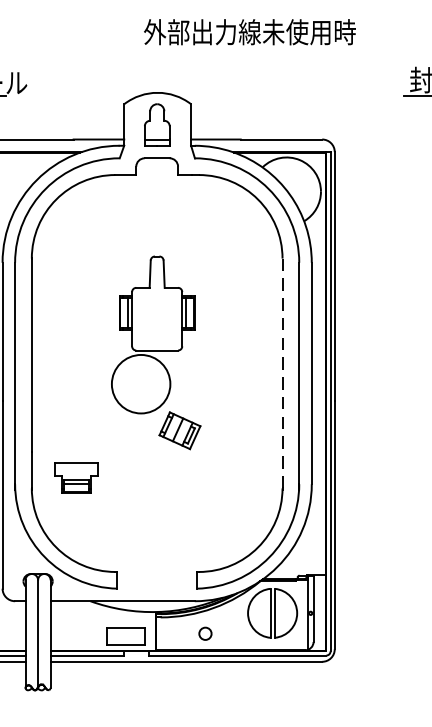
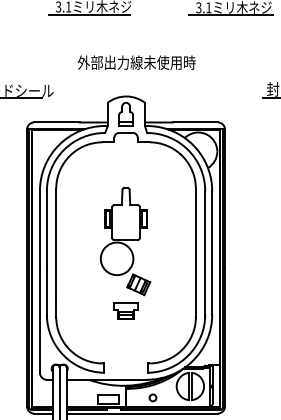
text: (249, 31) -> (136, 62), moved
line: (281, 374) -> (195, 253), dashed -> solid
part: (75, 476) -> (125, 310), moved

